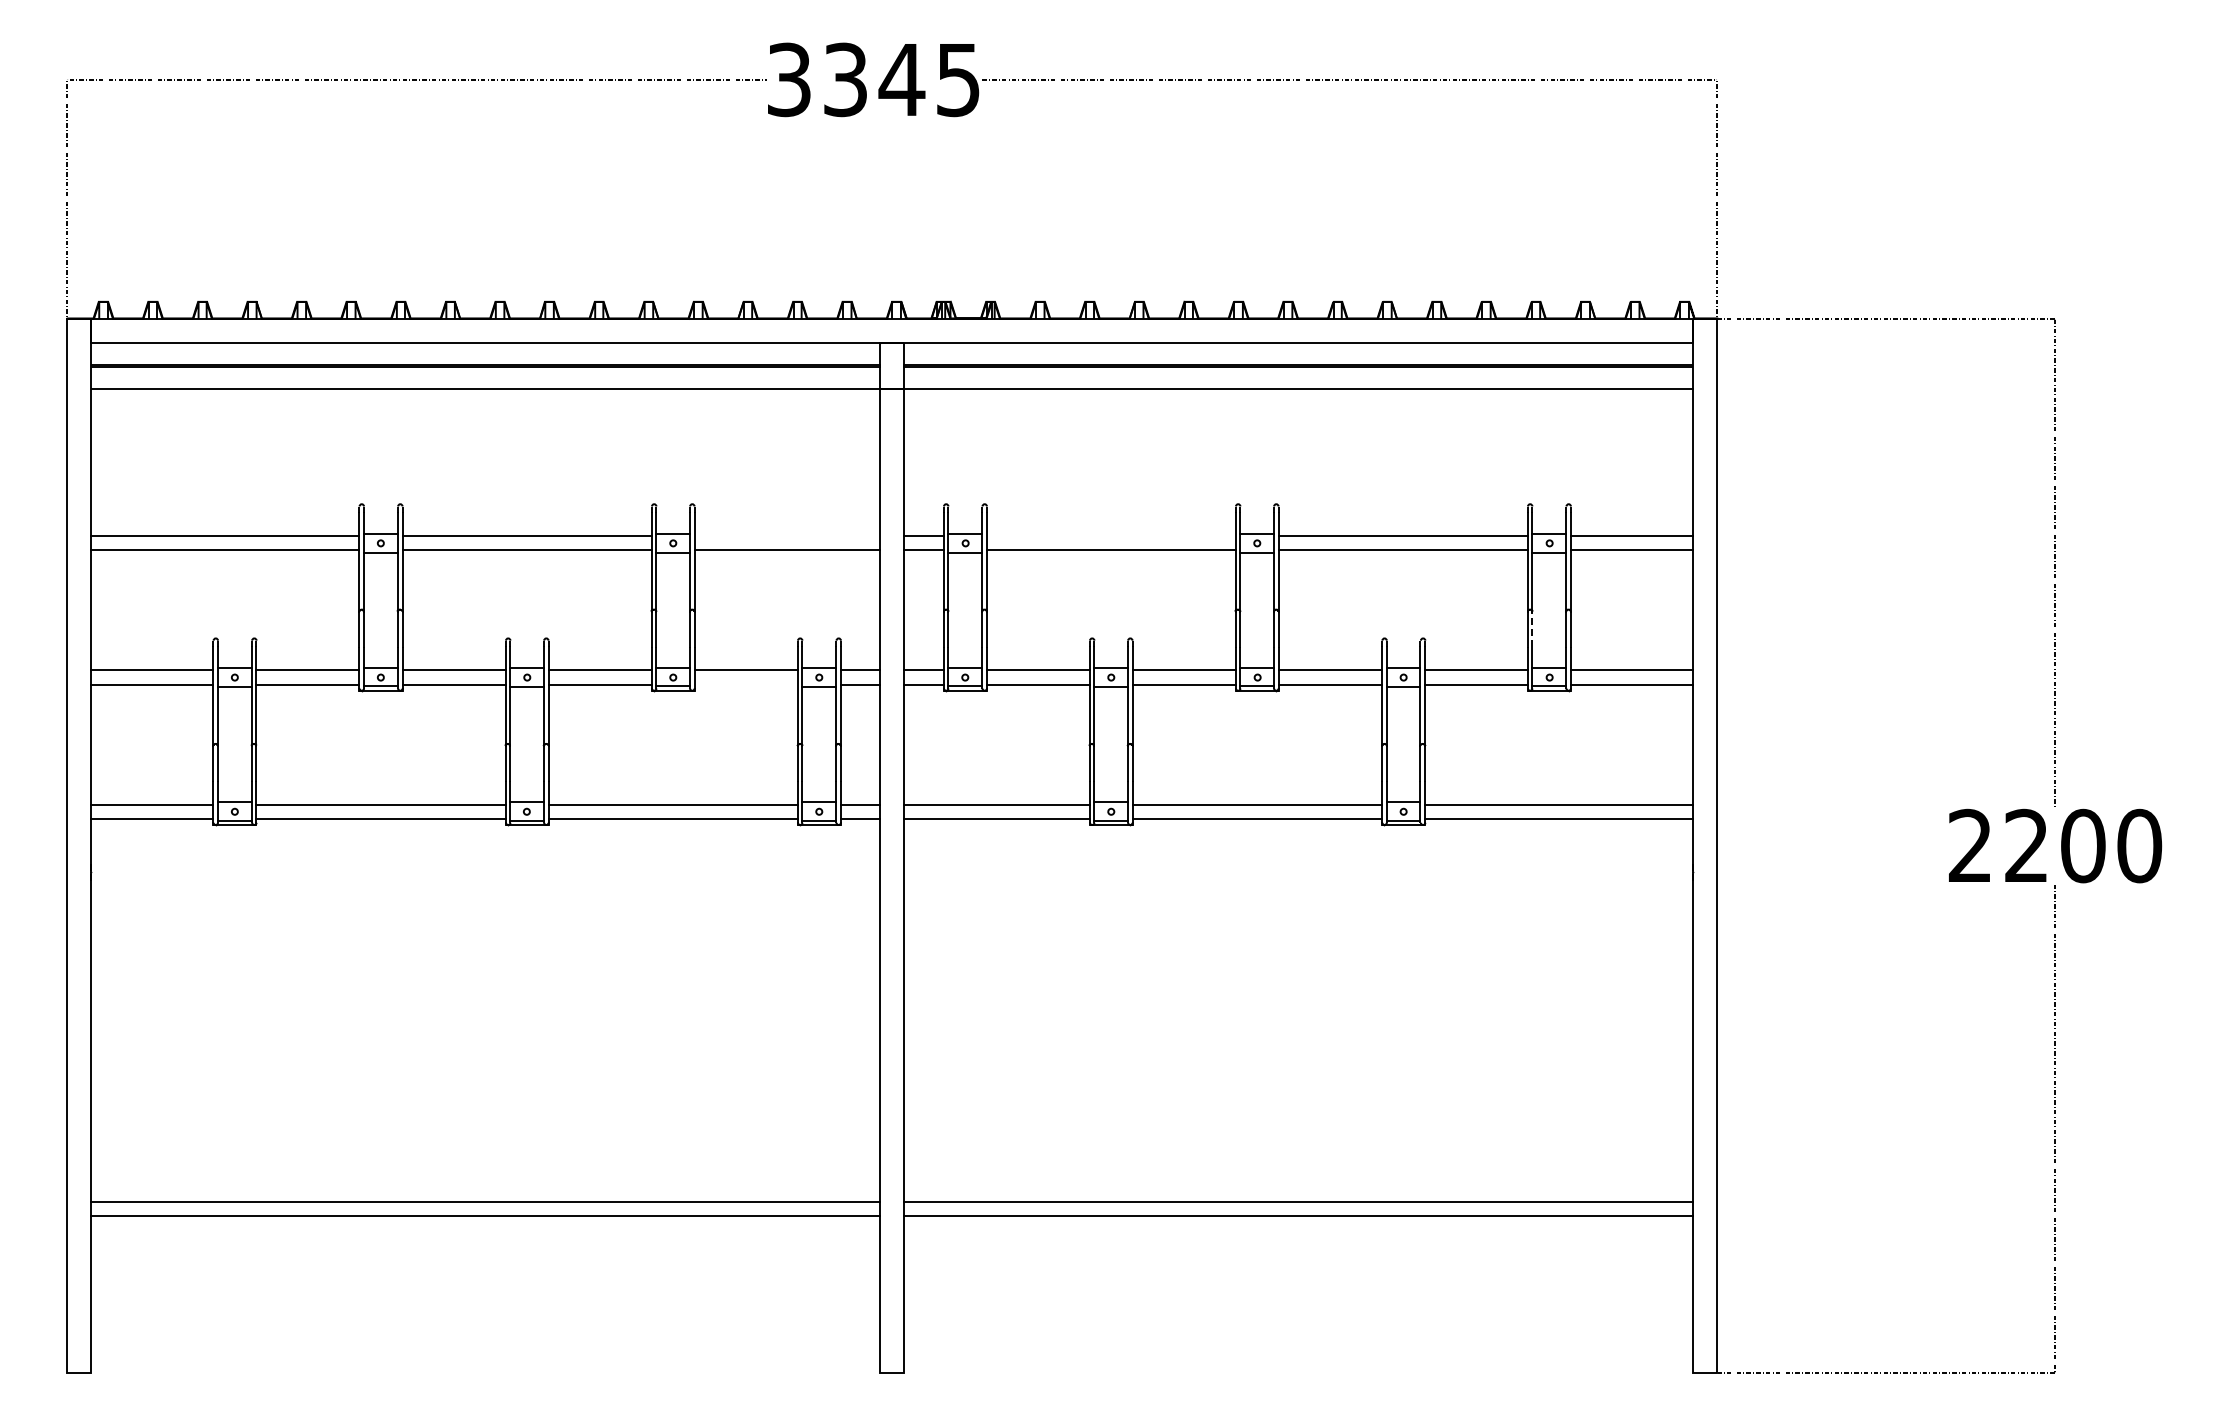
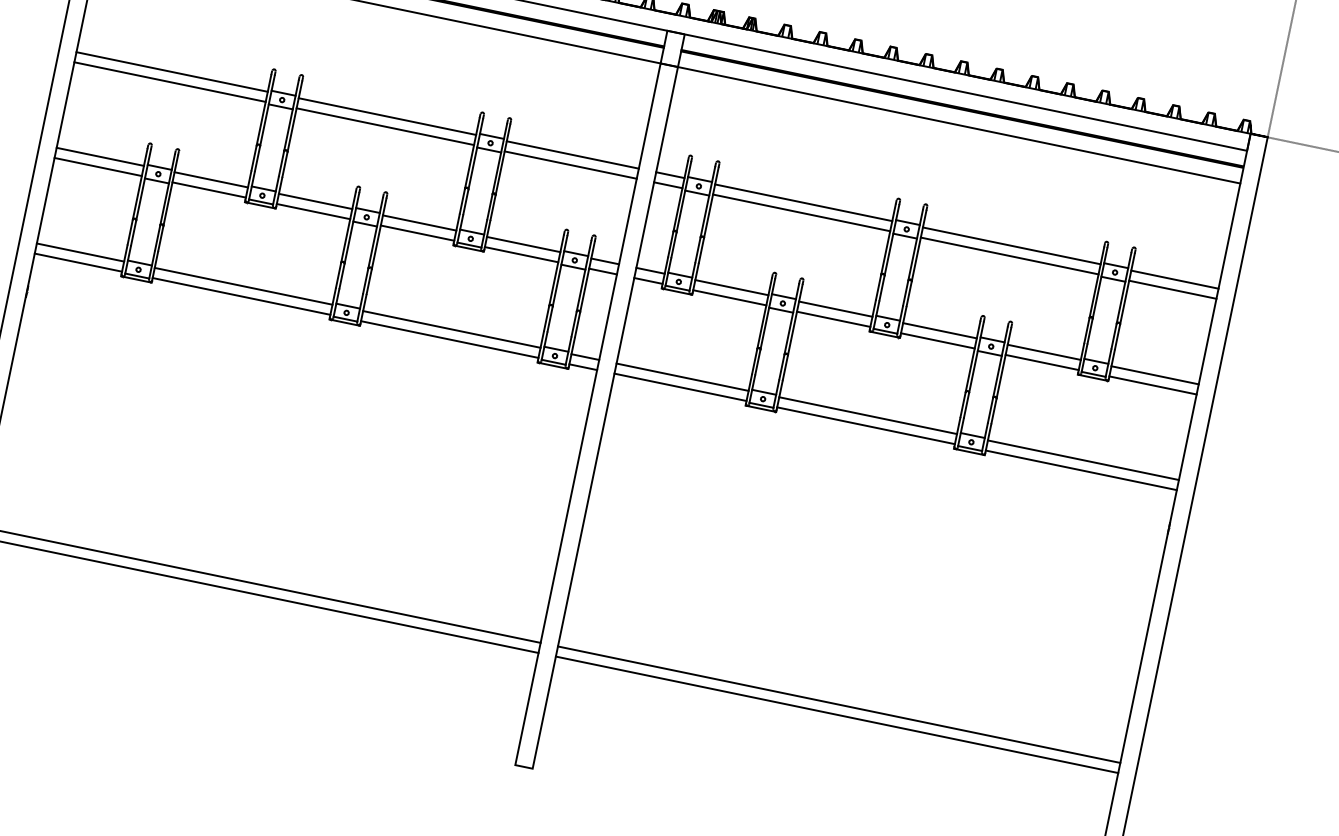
line: (786, 536) -> (572, 155), added
line: (1110, 536) -> (803, 202), added
line: (1532, 628) -> (1090, 330), dashed -> solid
line: (745, 684) -> (521, 254), added

